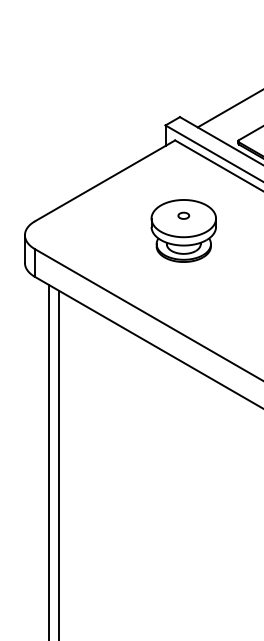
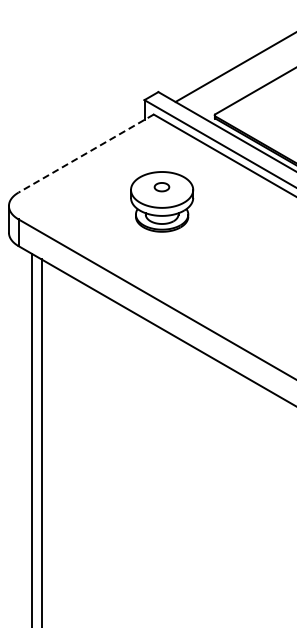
line: (104, 180) -> (85, 153), solid -> dashed
part: (184, 216) -> (162, 187), size x1.4

